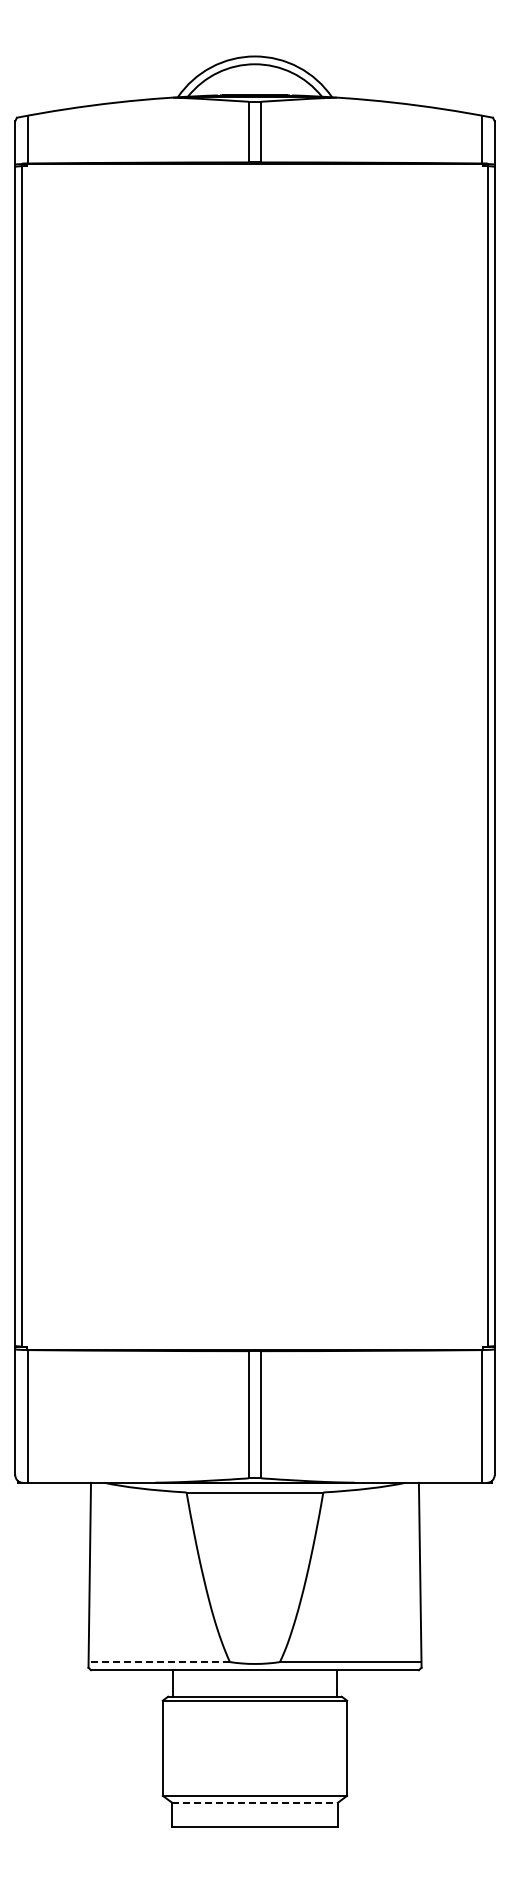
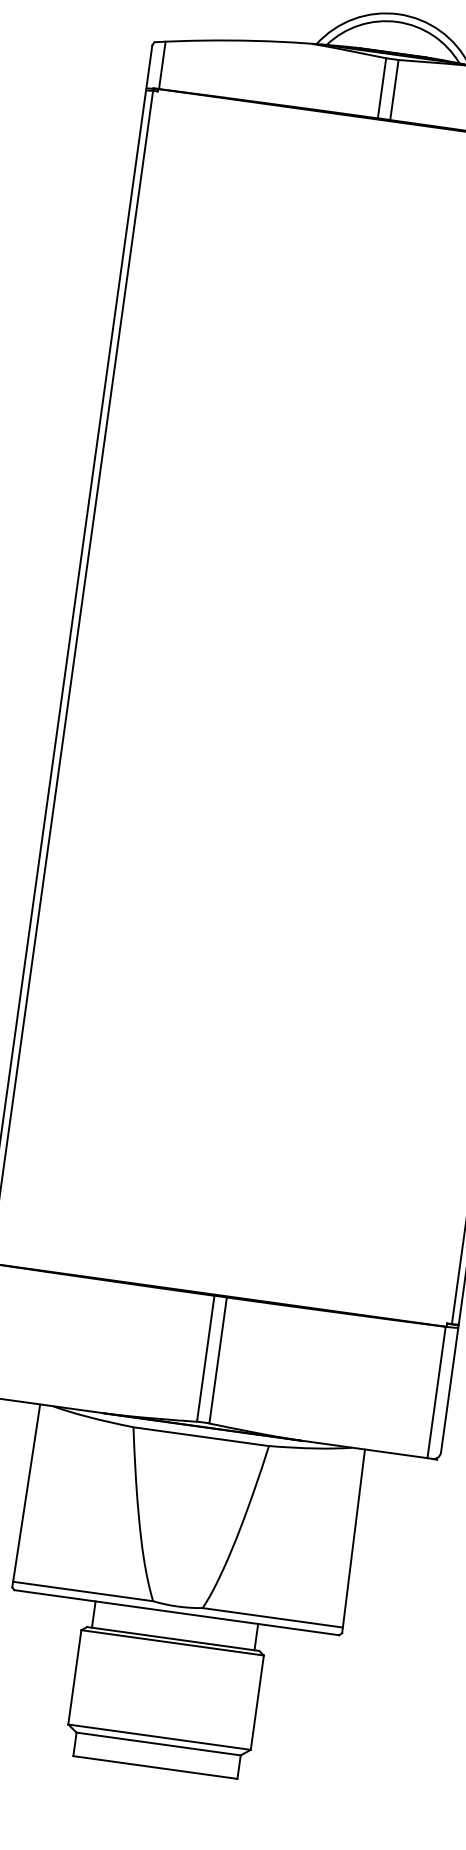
line: (159, 1662) -> (83, 1591), dashed -> solid
line: (255, 1802) -> (159, 1743), dashed -> solid

